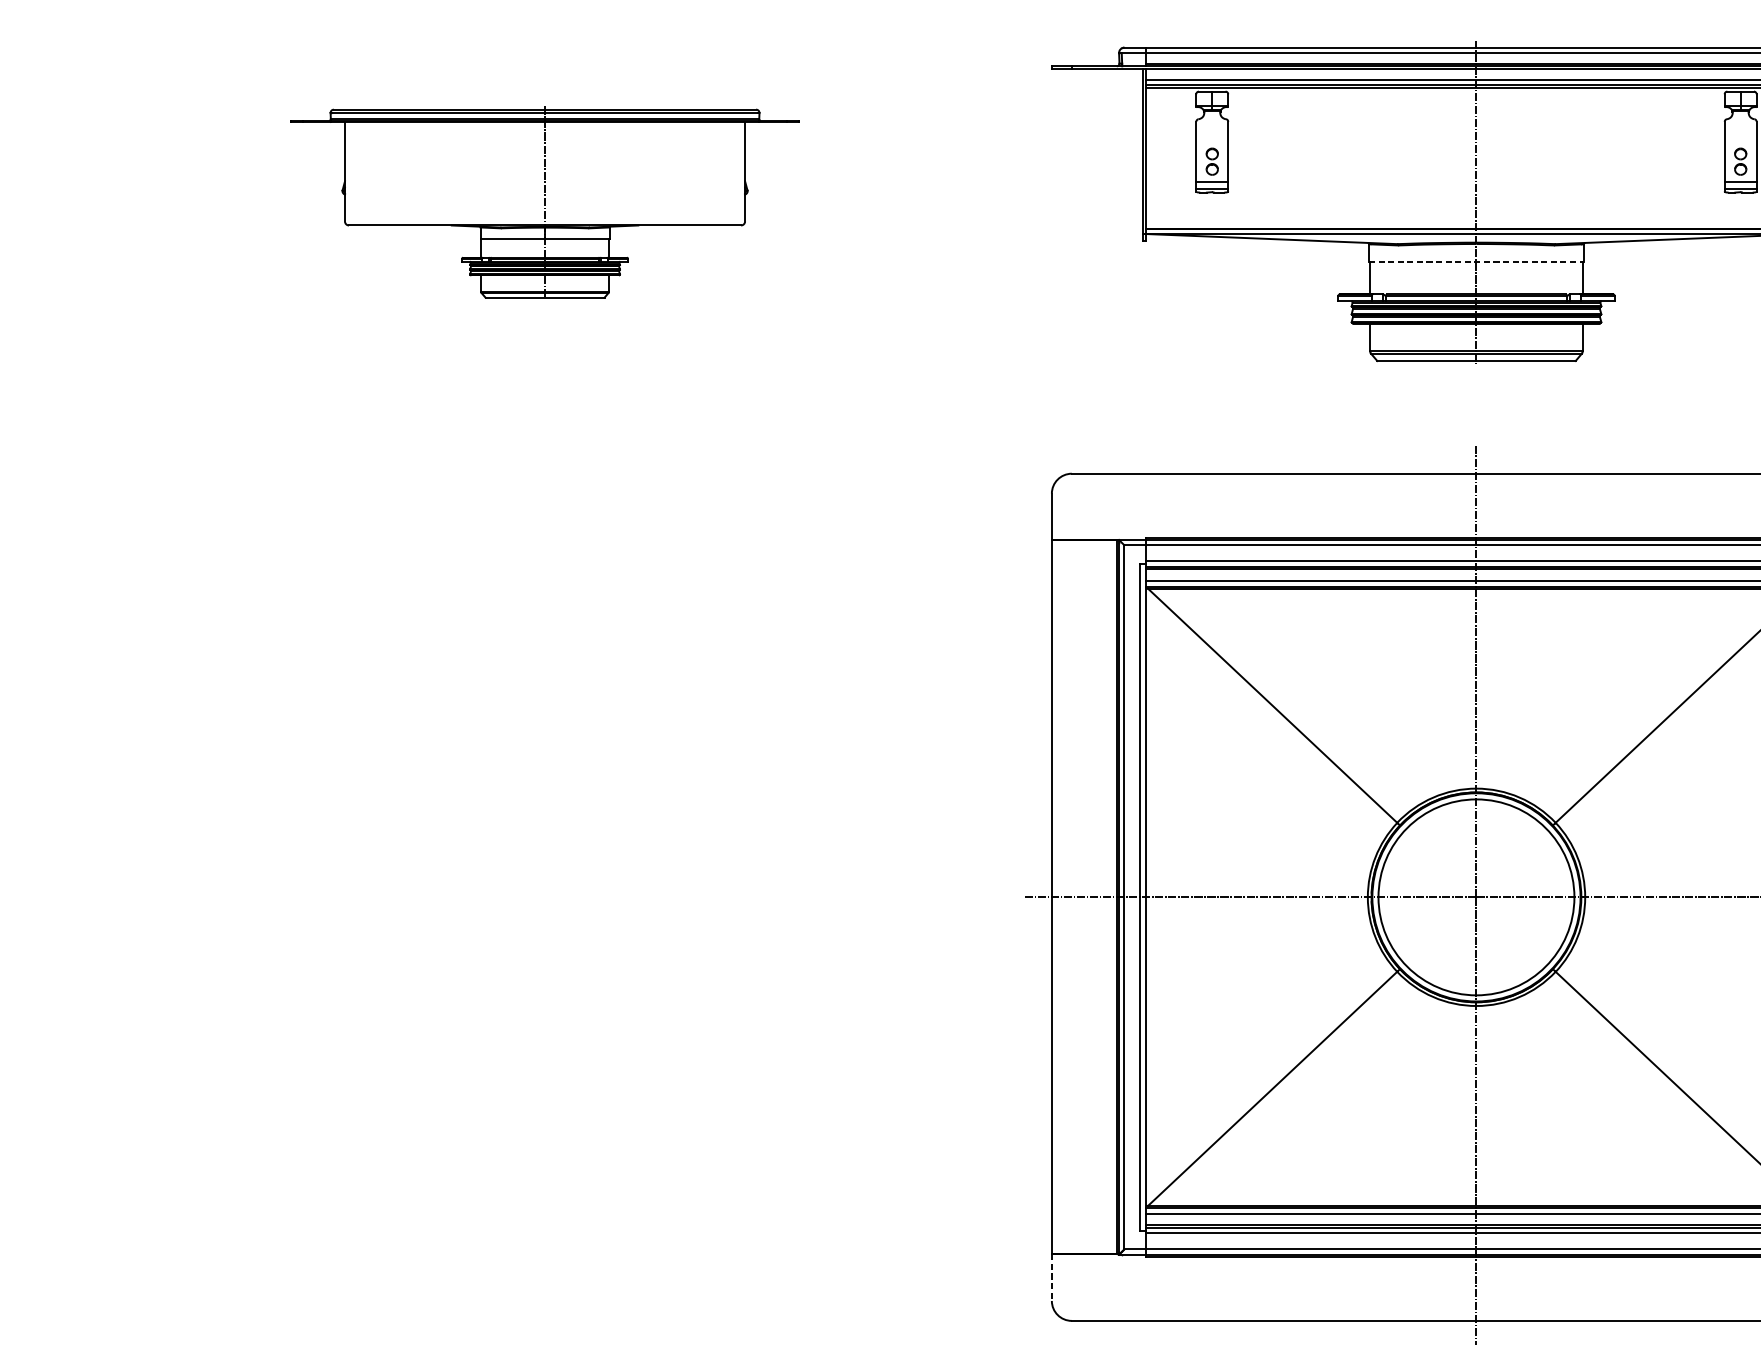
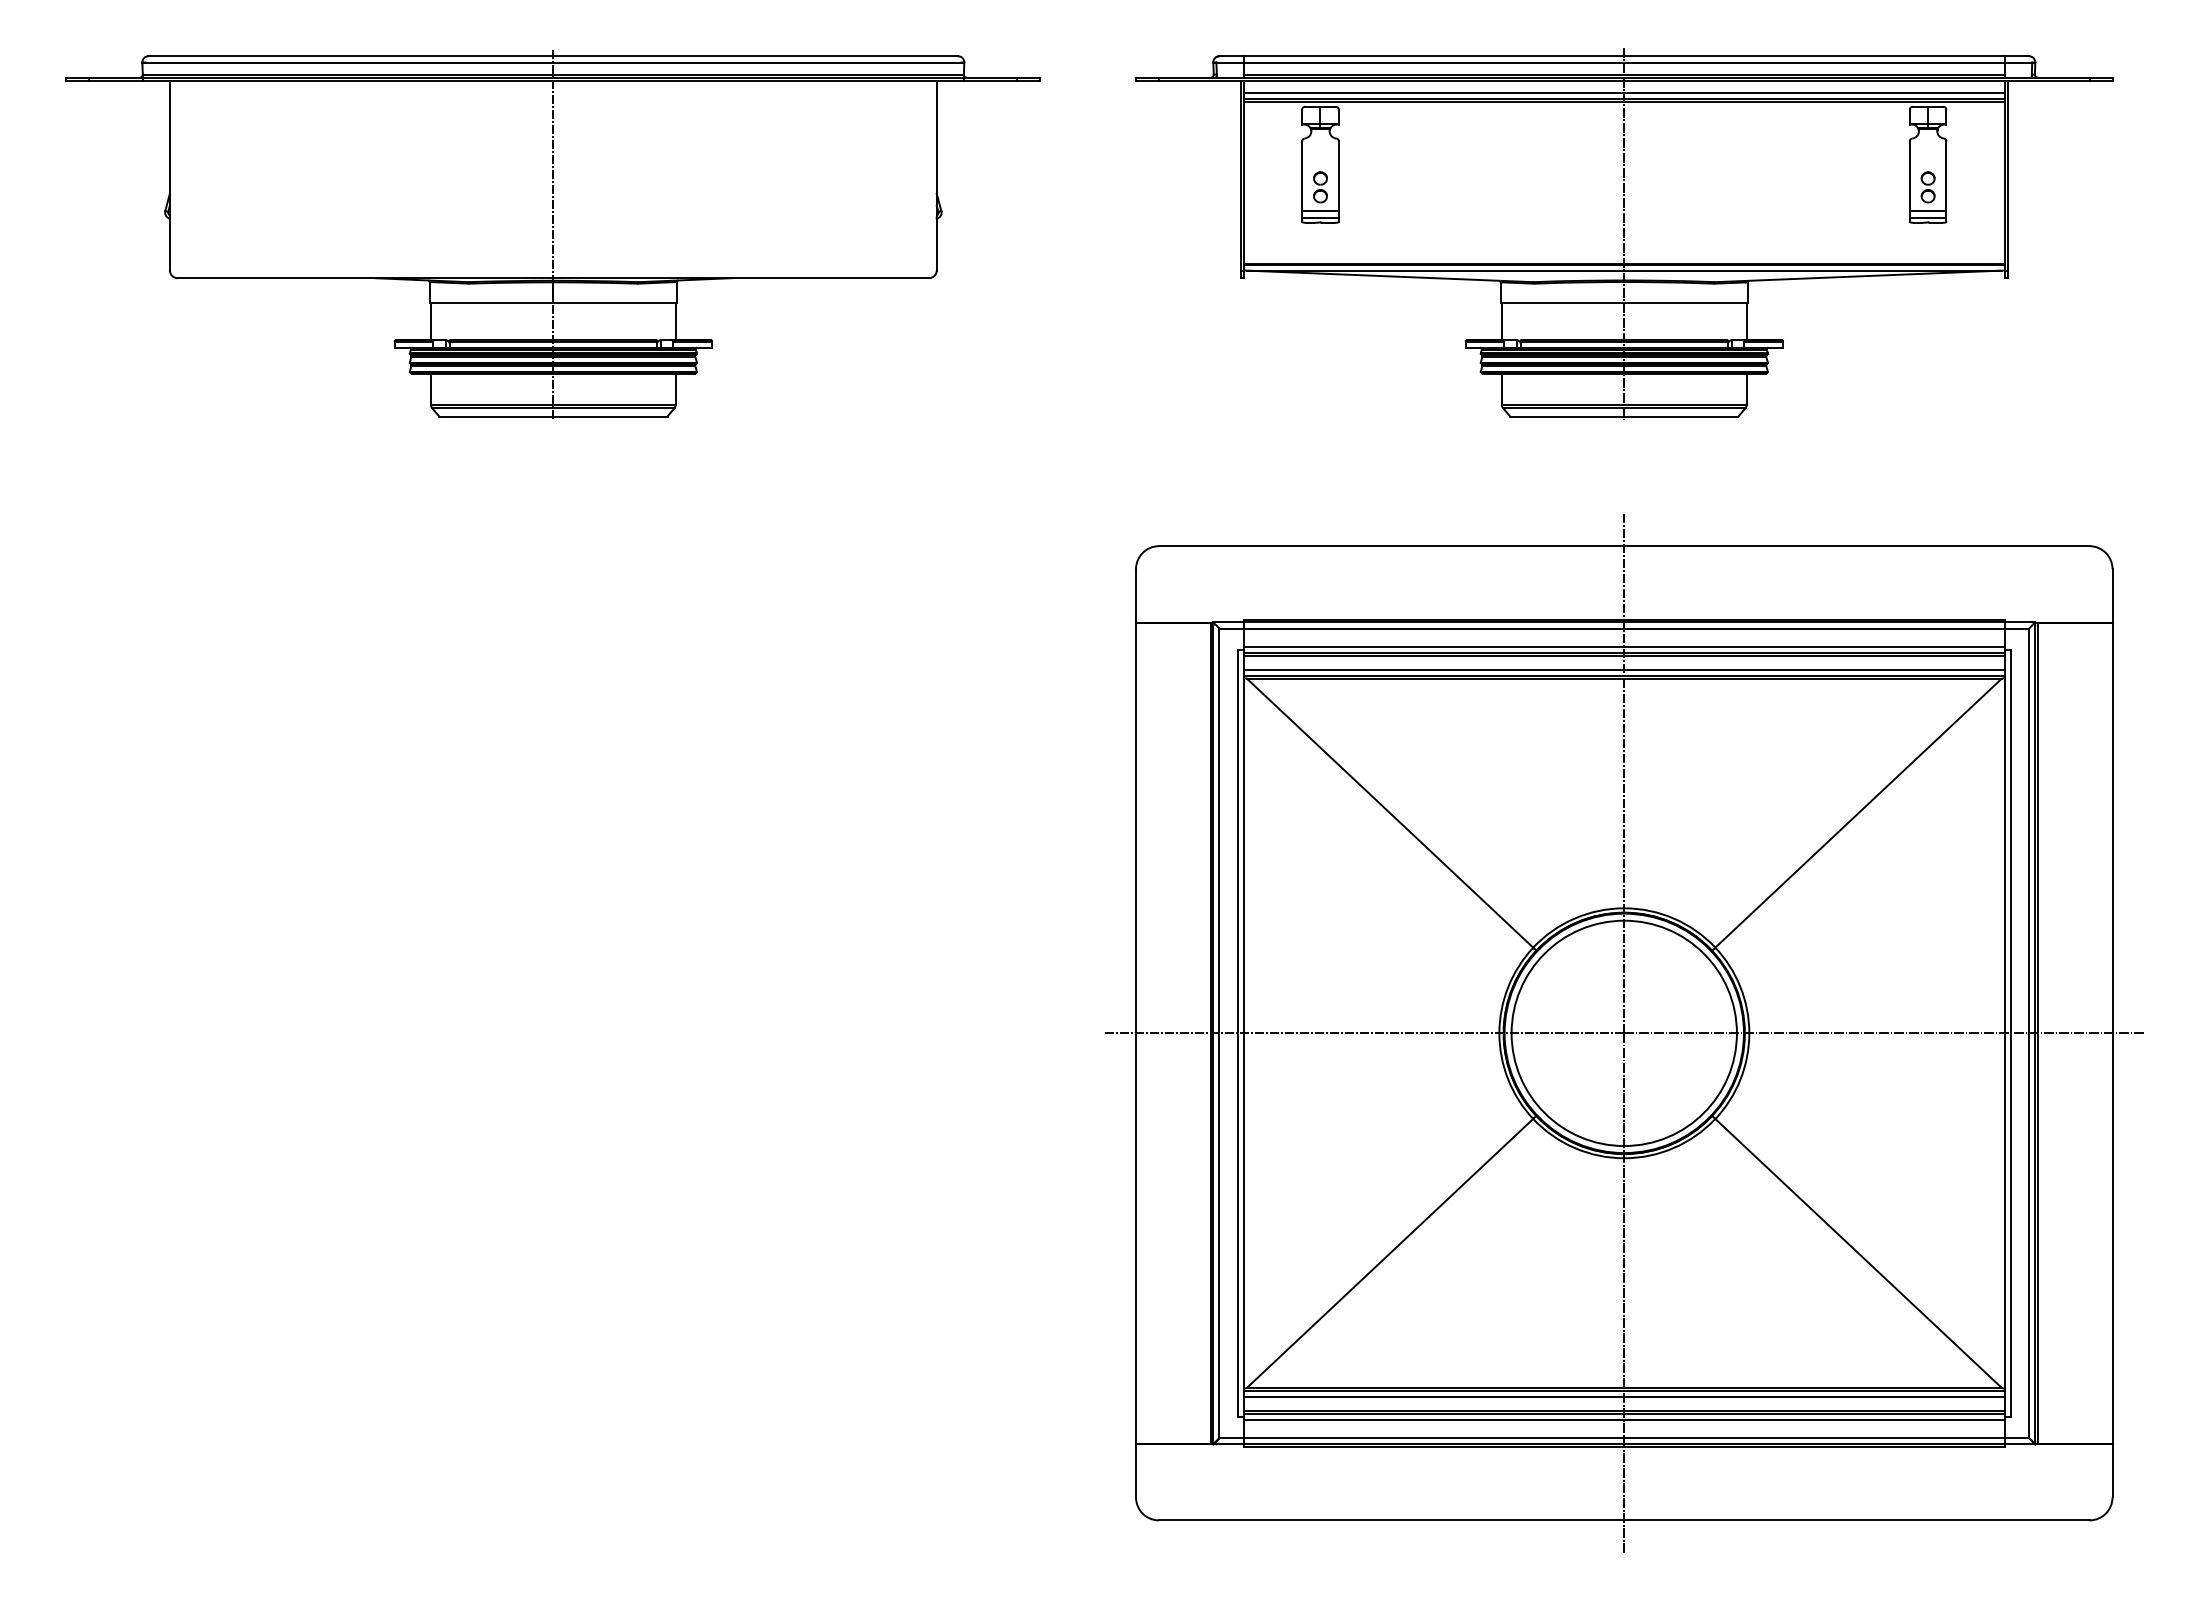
part: (544, 202) -> (552, 234), size x1.67
line: (1476, 262) -> (1624, 303), dashed -> solid
line: (1052, 1277) -> (1136, 1470), dashed -> solid

